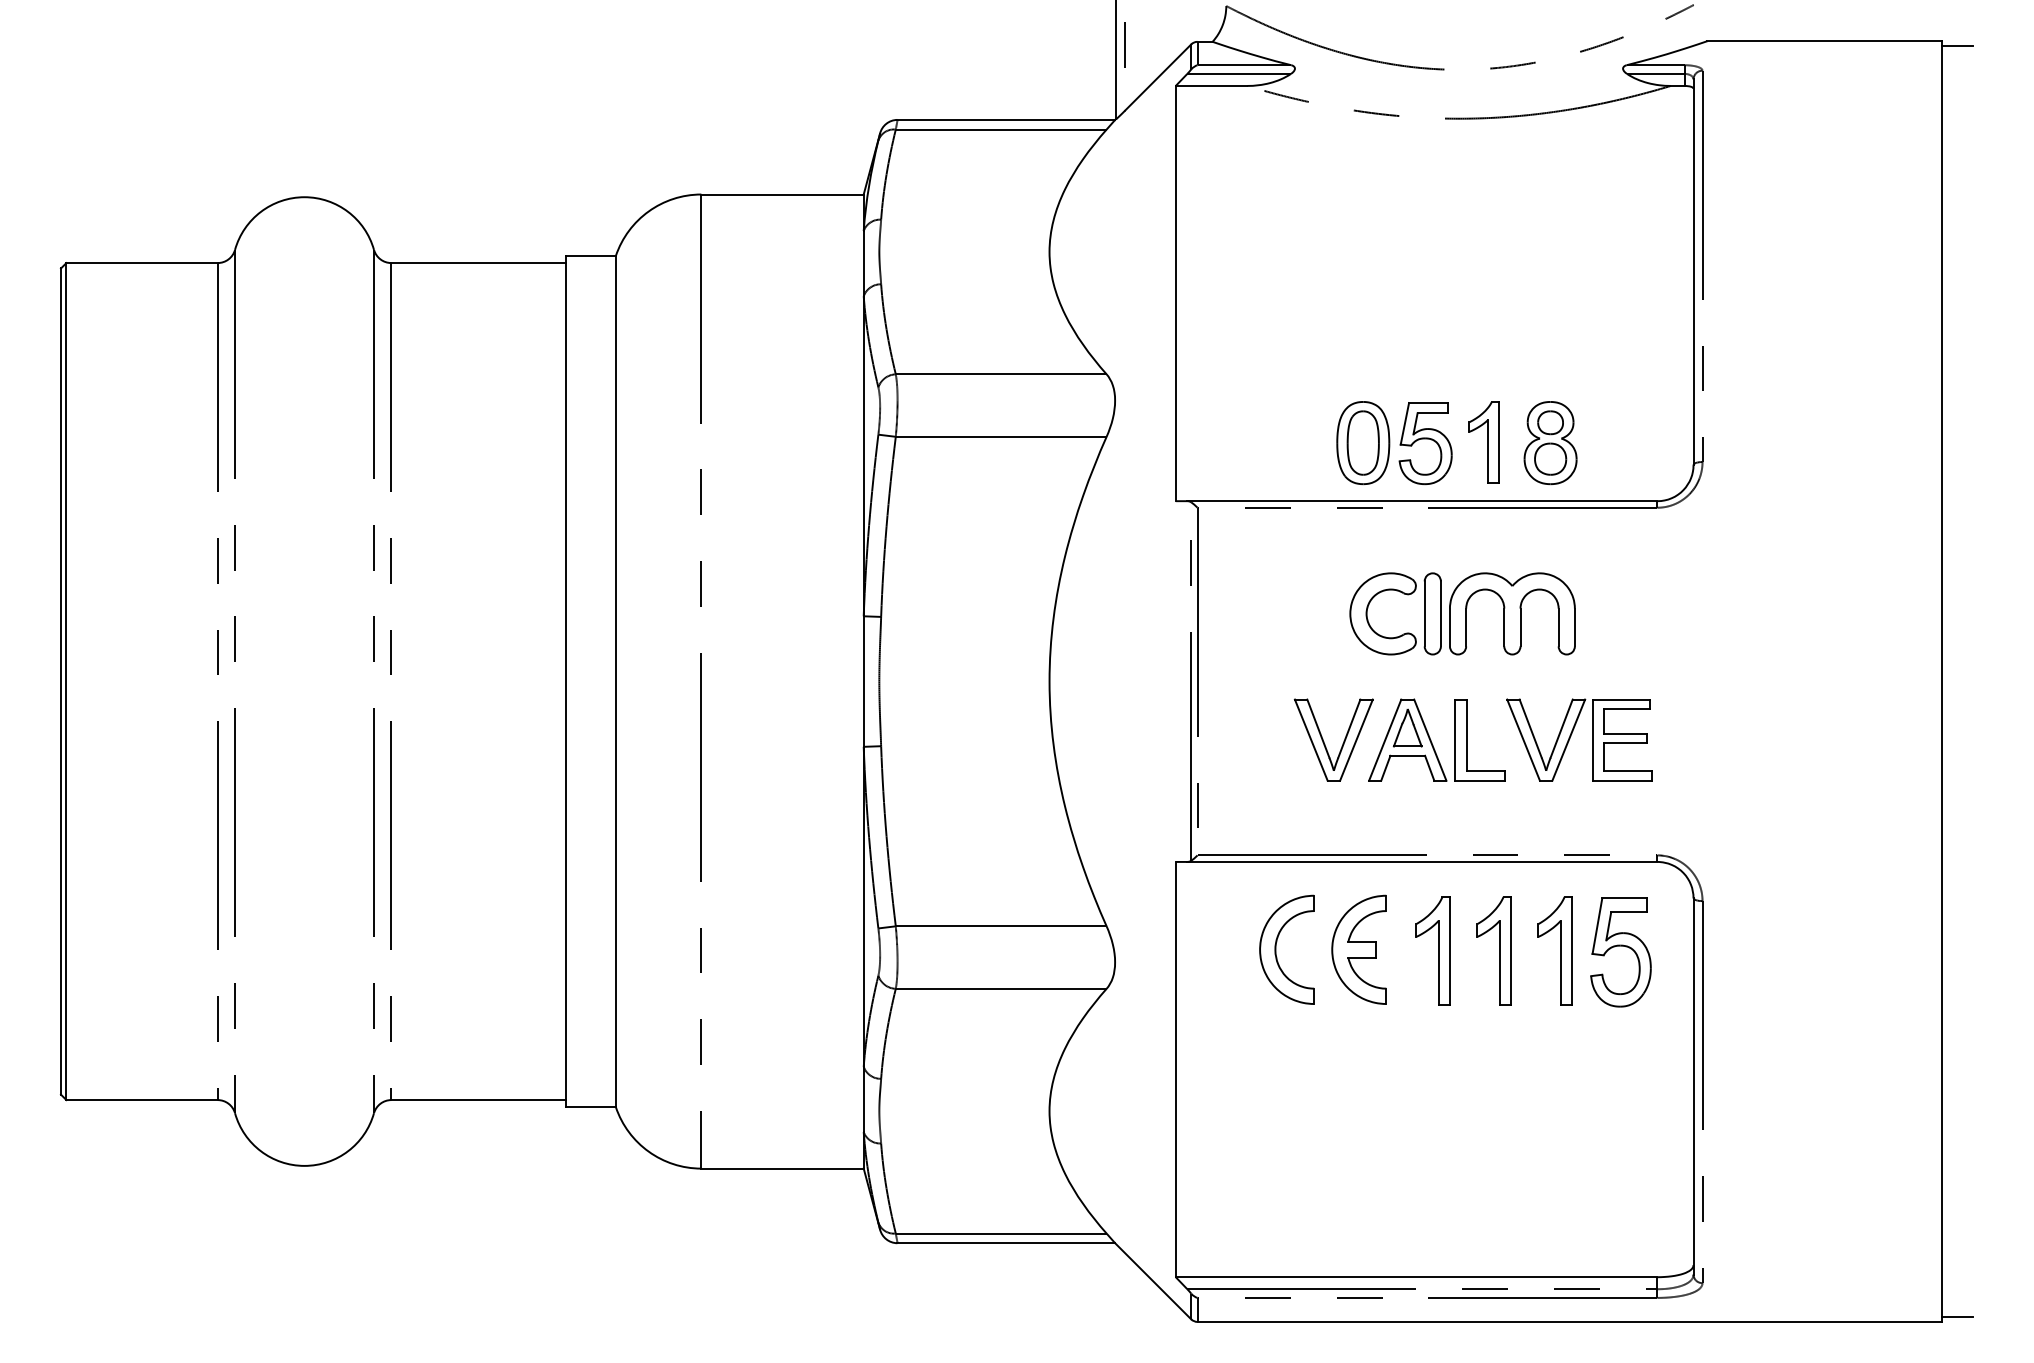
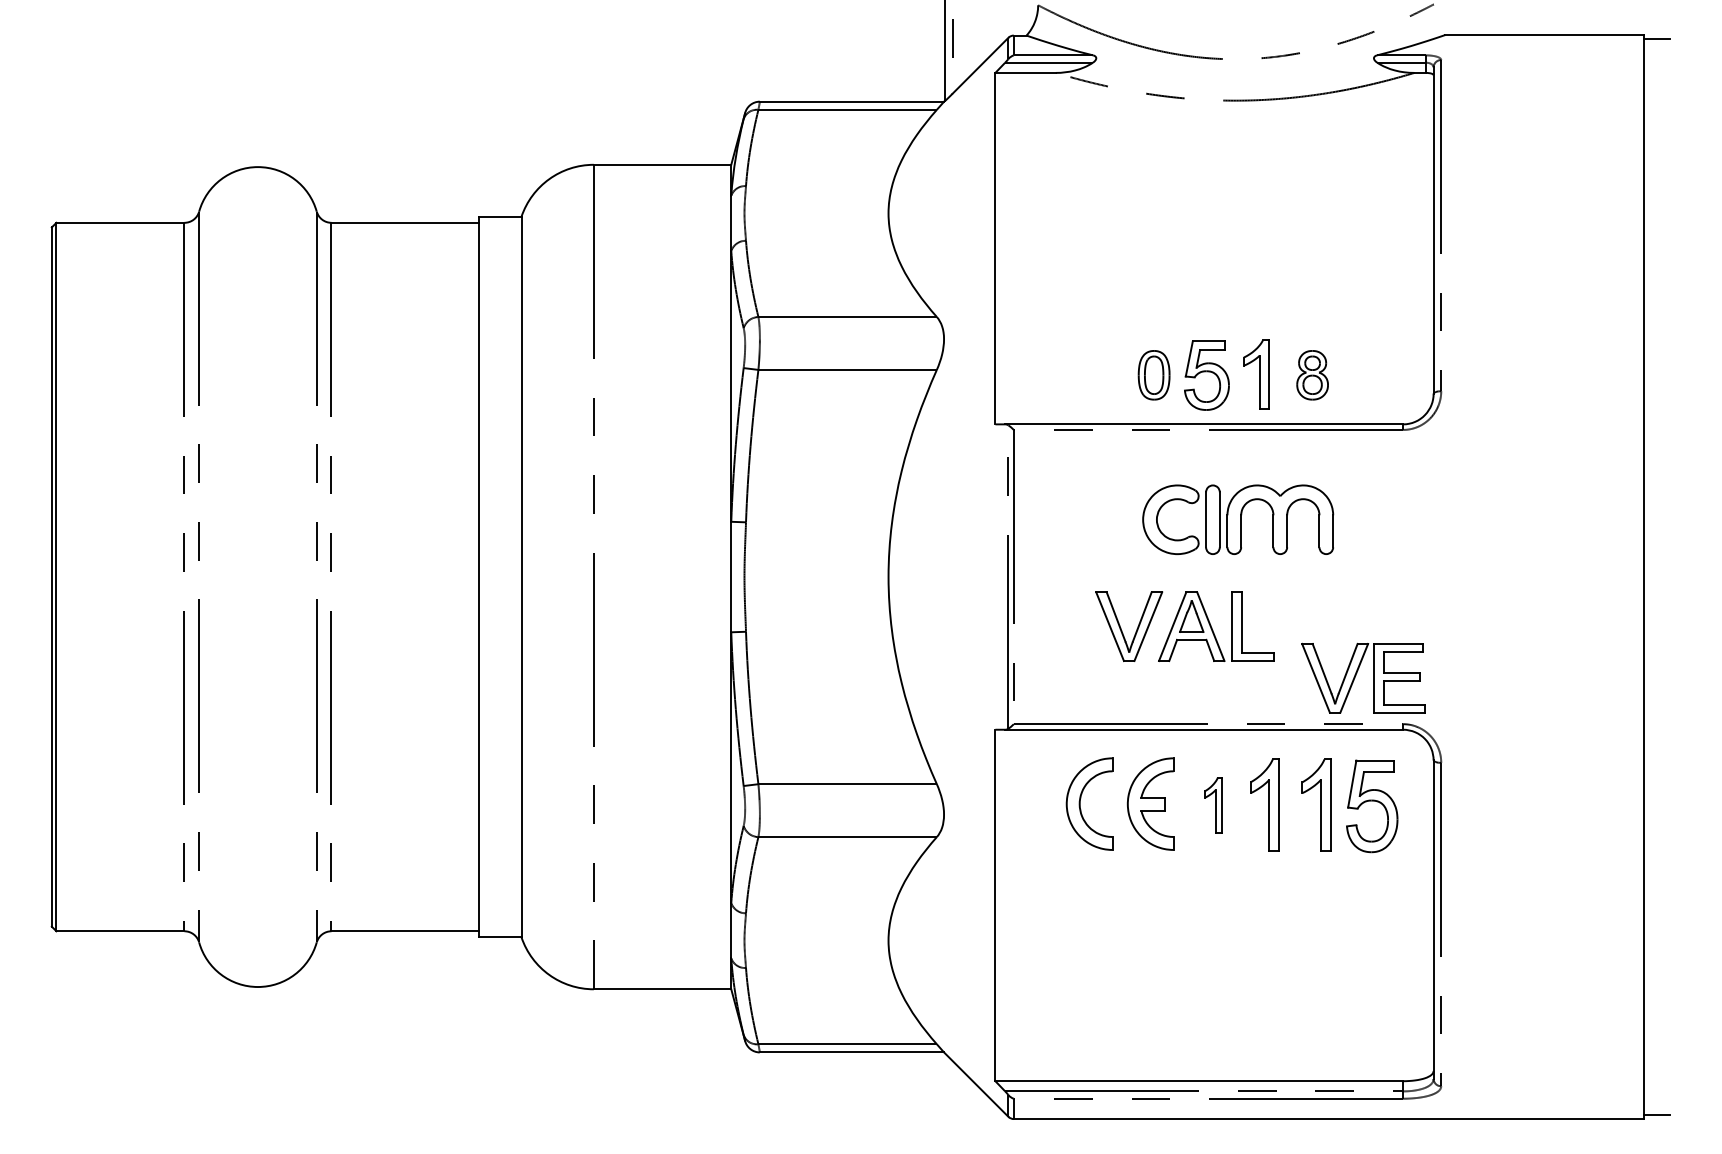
part: (1363, 443) -> (1154, 375), size x0.7
part: (1550, 443) -> (1312, 375), size x0.7
part: (1571, 736) -> (1356, 675), moved
part: (1432, 950) -> (1212, 804), size x0.6

